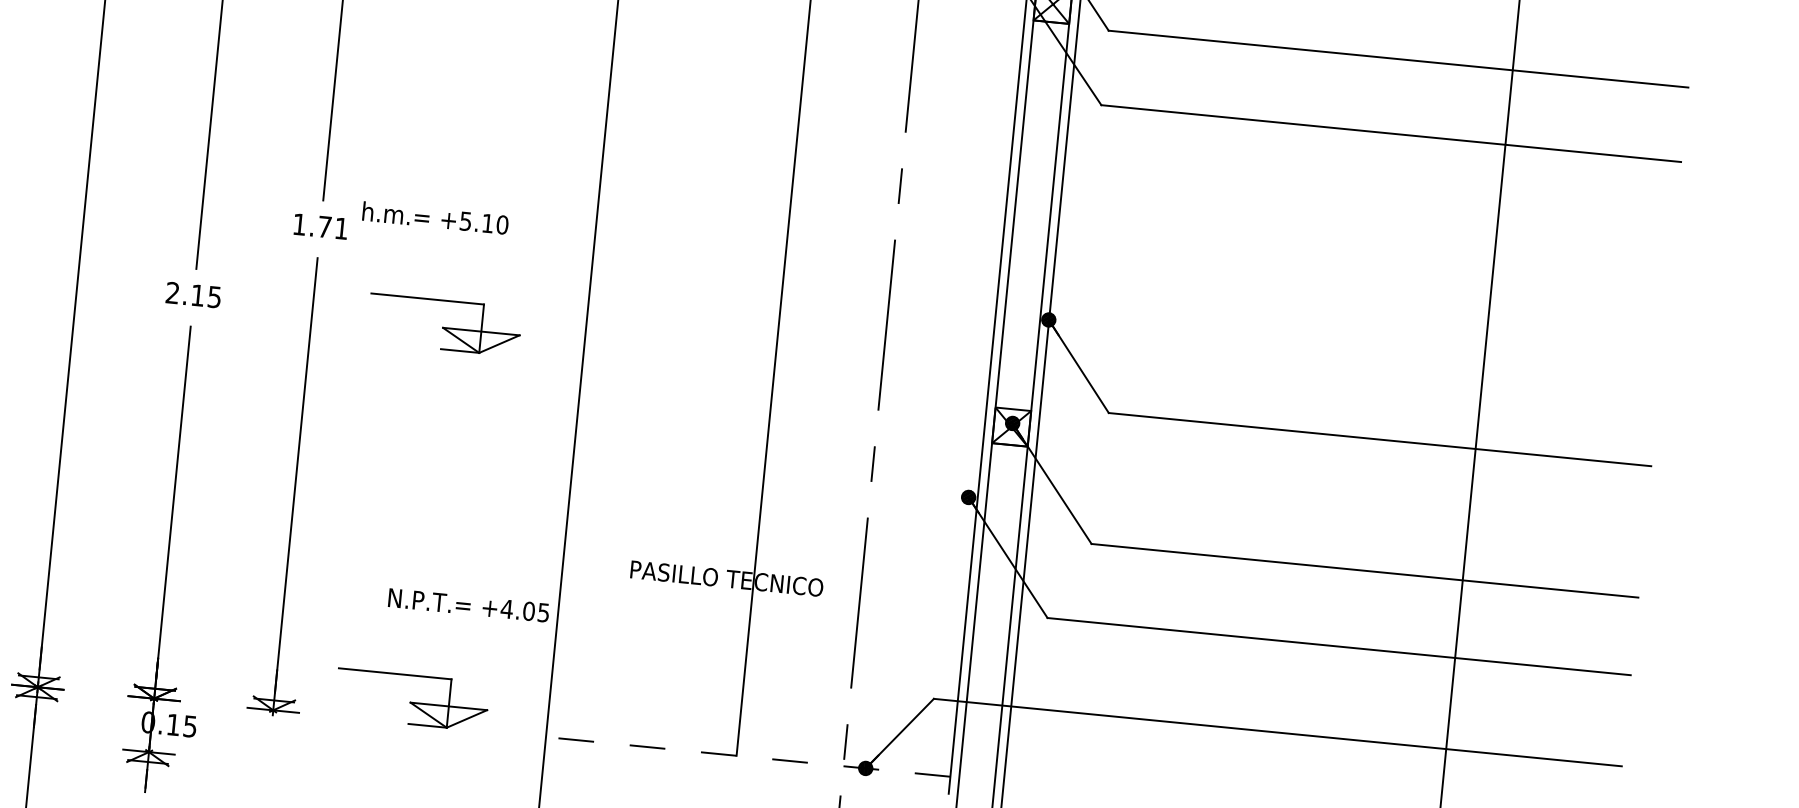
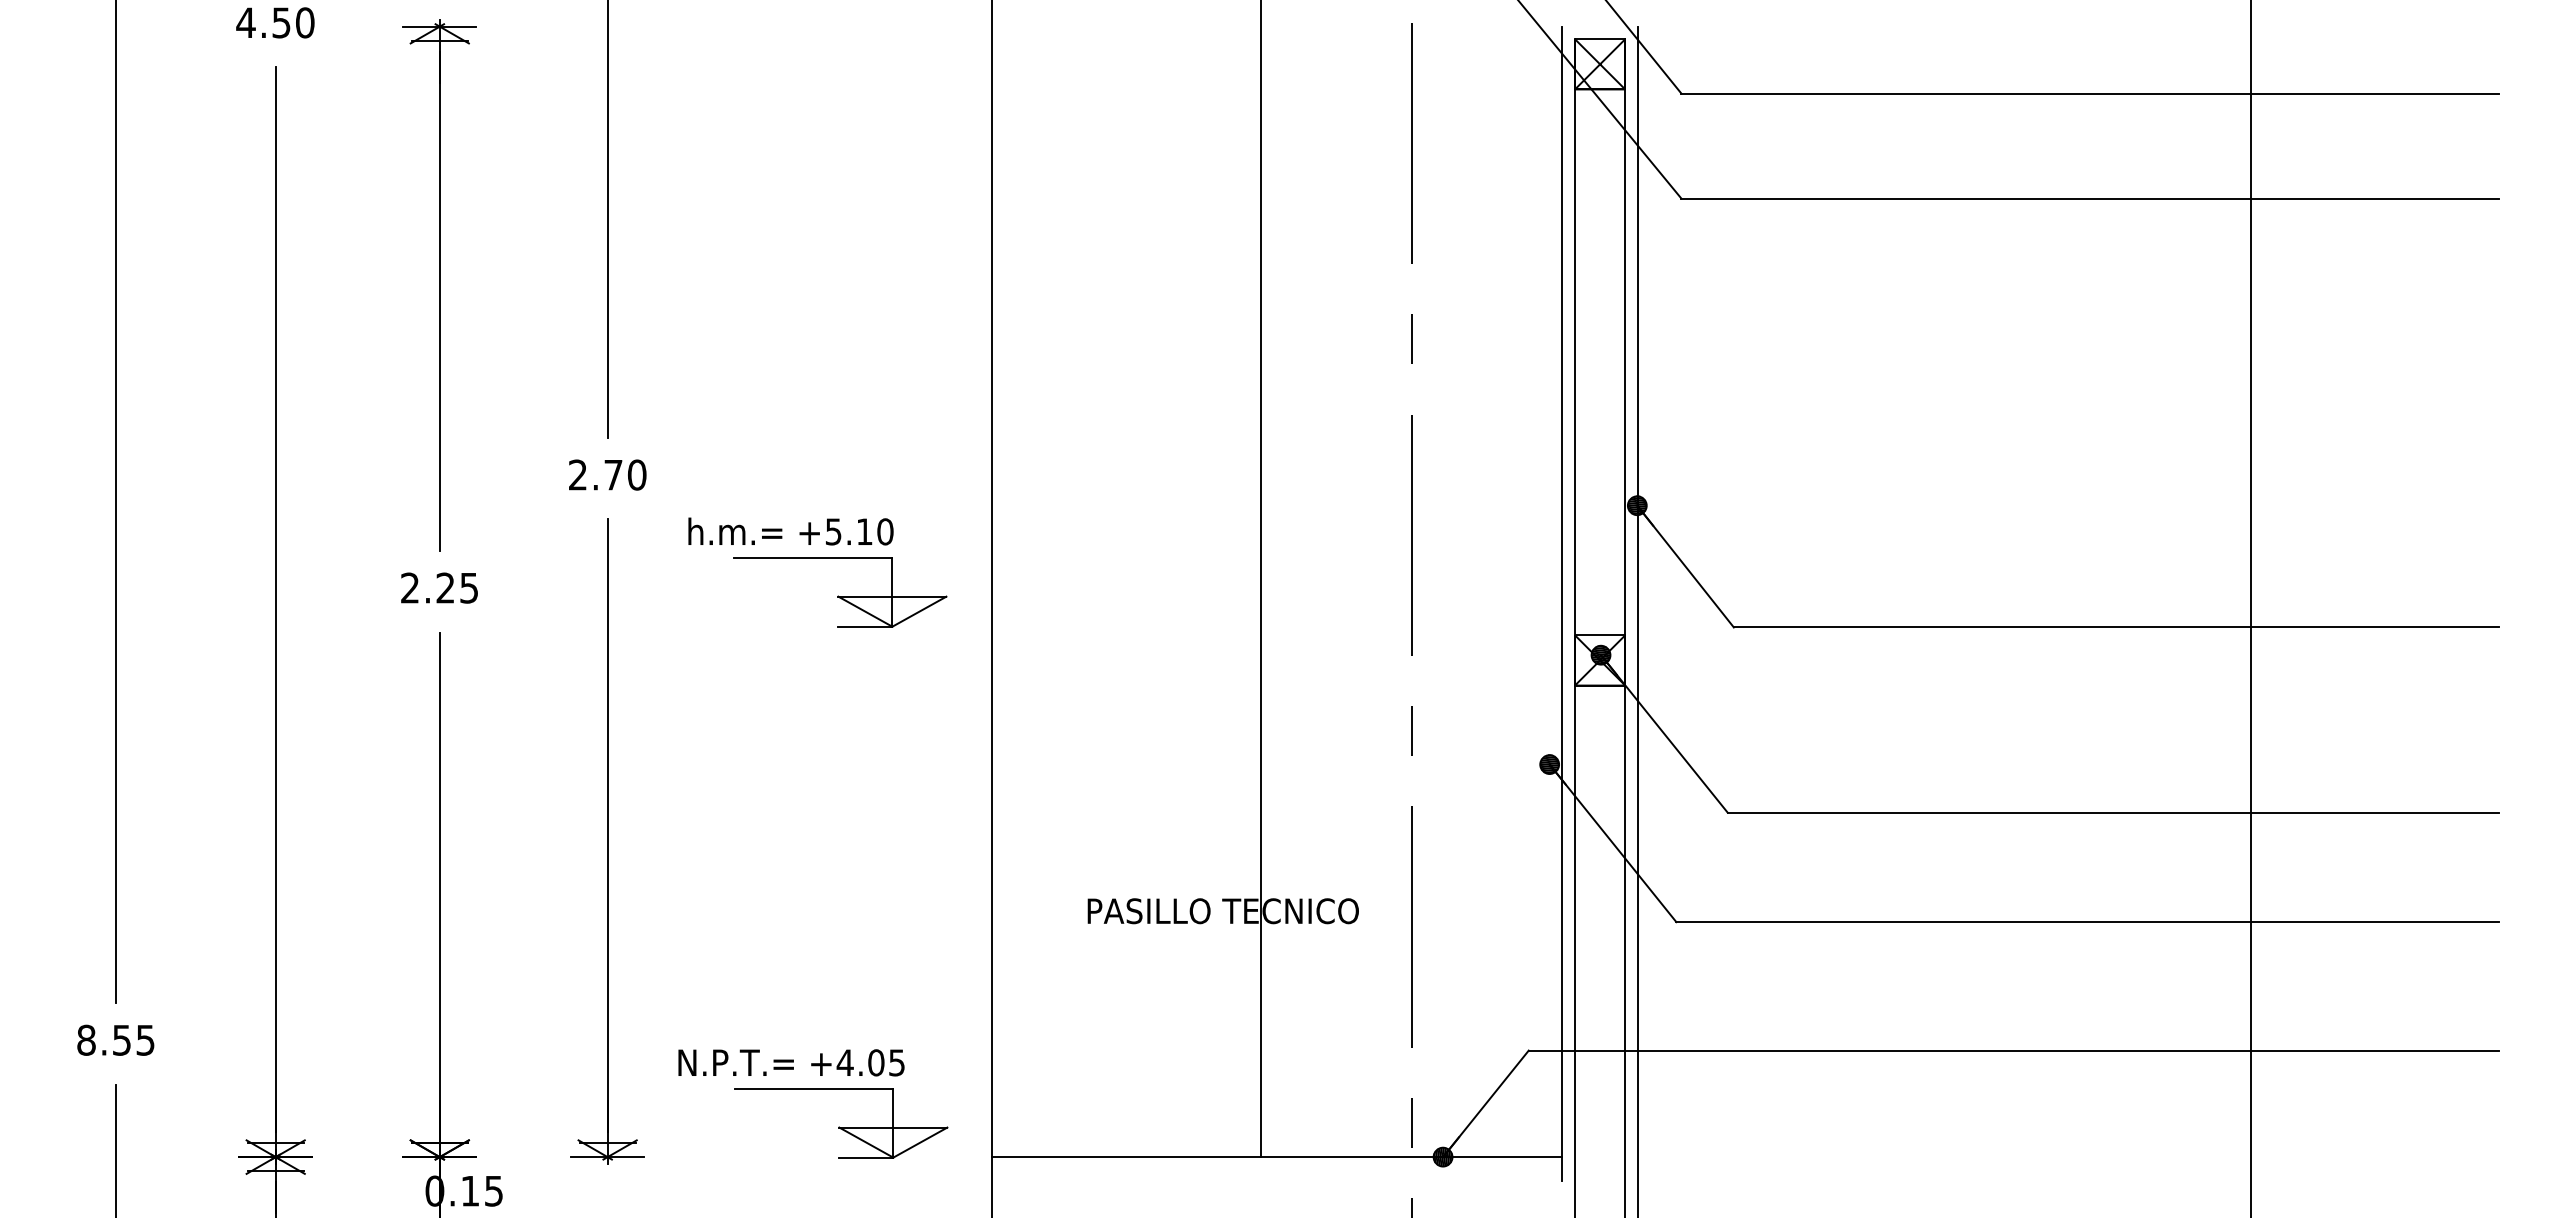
text: (435, 218) -> (790, 531), moved
text: (320, 226) -> (607, 474), 1.71 -> 2.70
text: (197, 295) -> (445, 587), 2.15 -> 2.25
part: (444, 325) -> (840, 592), moved
text: (468, 605) -> (791, 1062), moved
part: (412, 699) -> (841, 1123), moved
line: (747, 757) -> (1276, 1157), dashed -> solid

